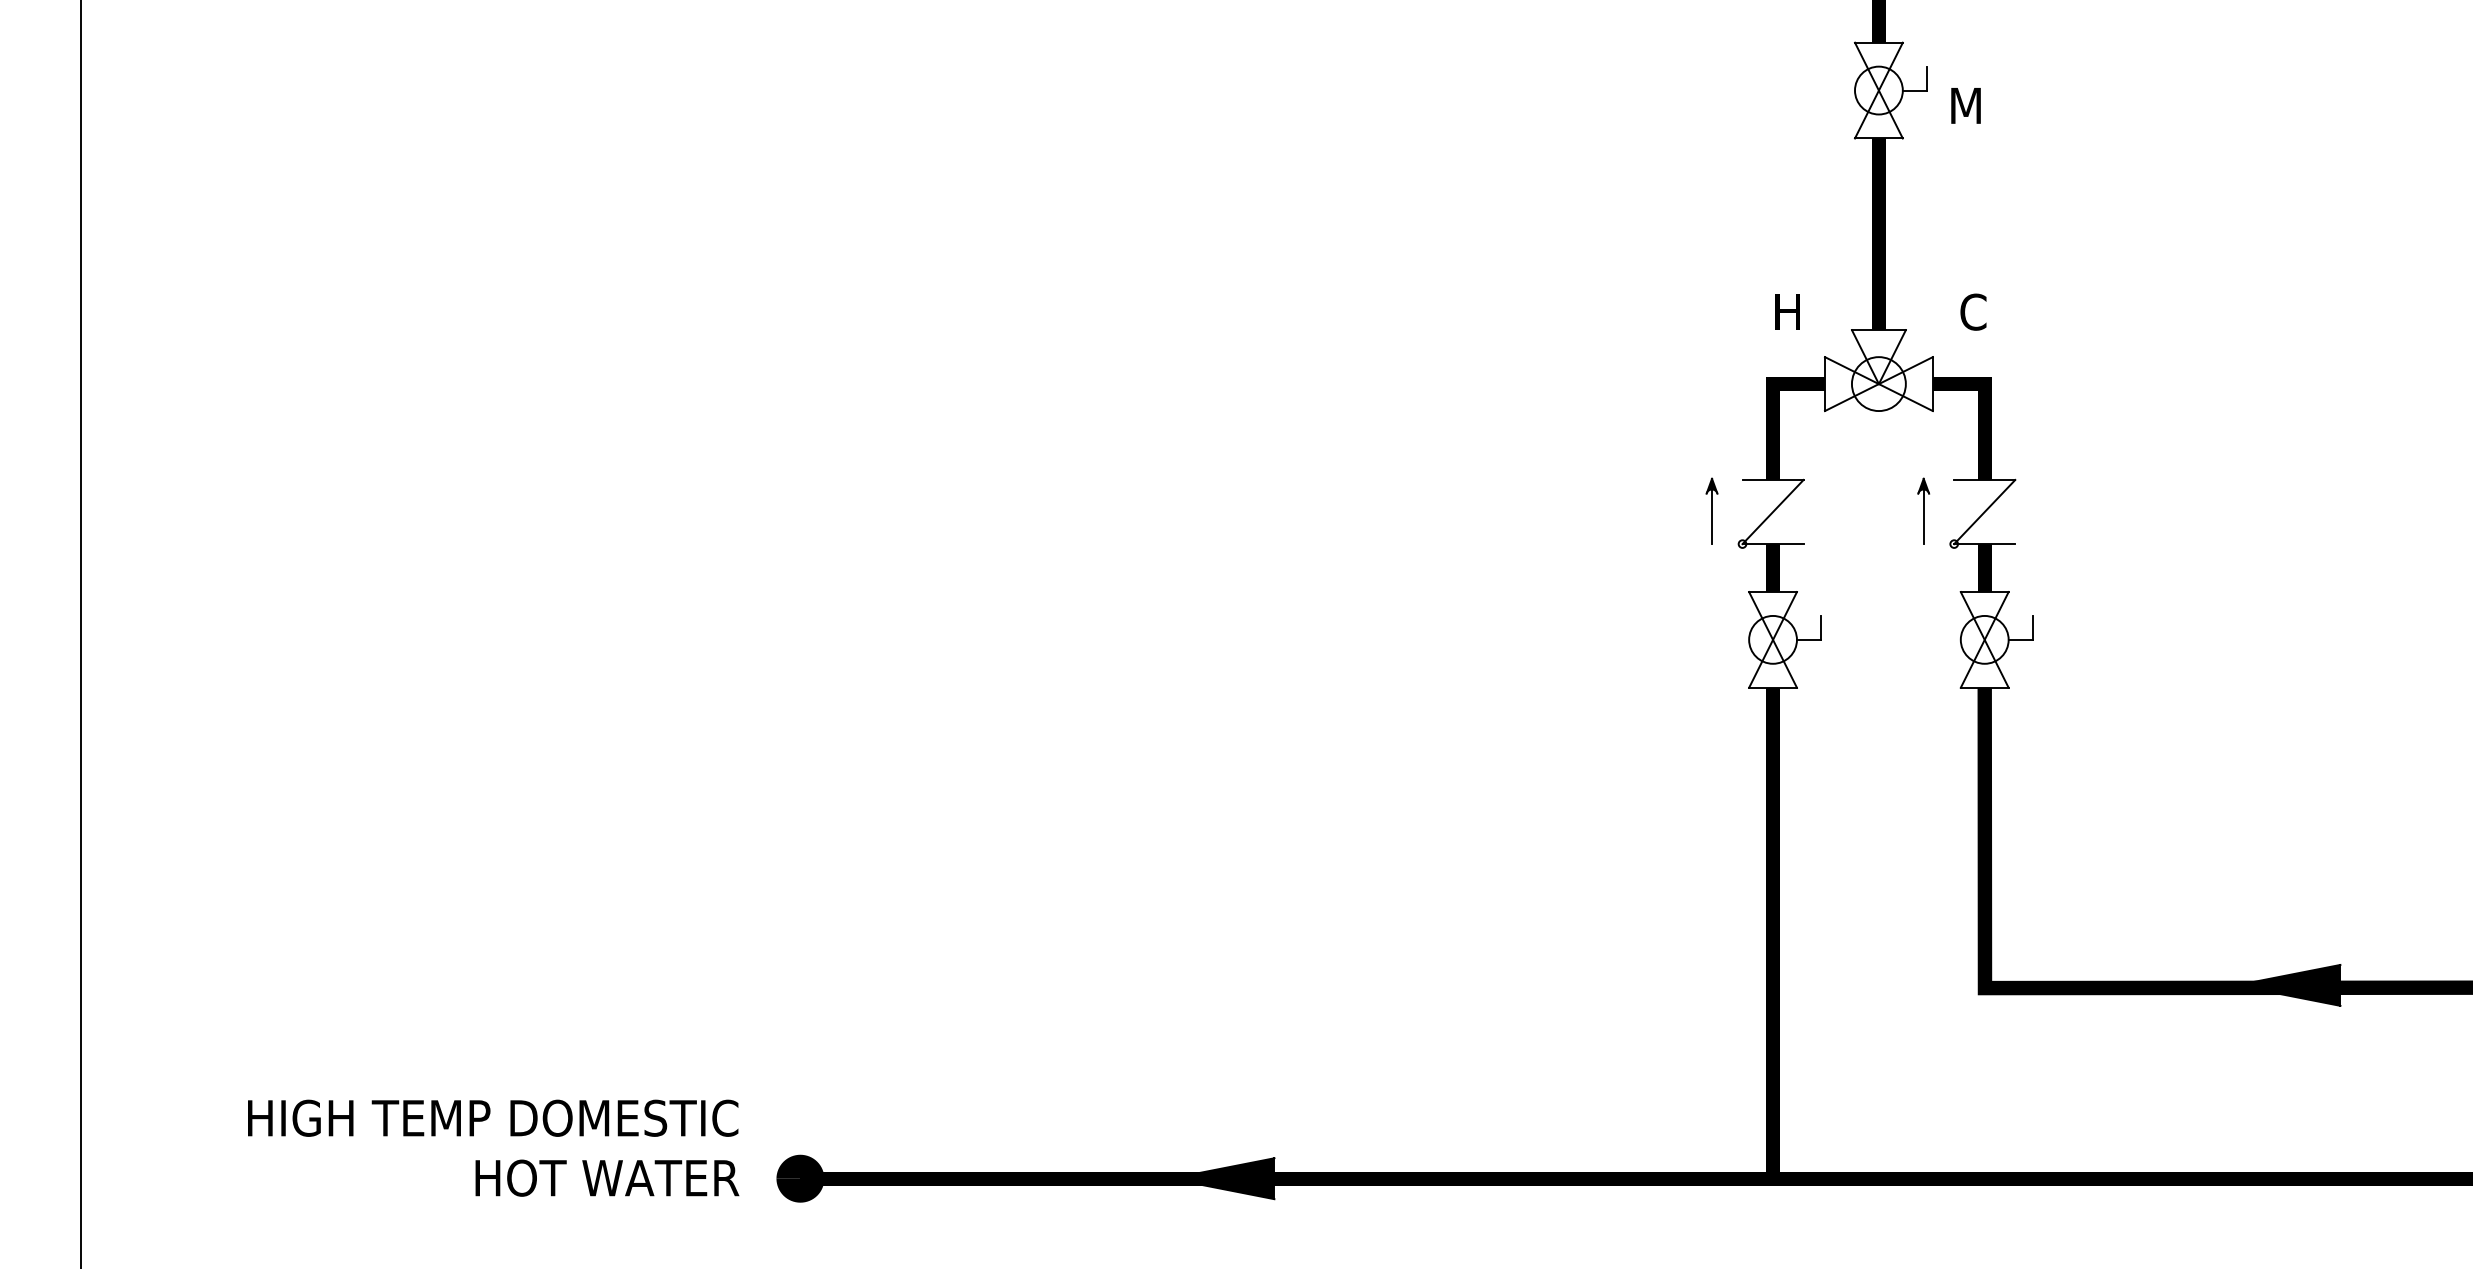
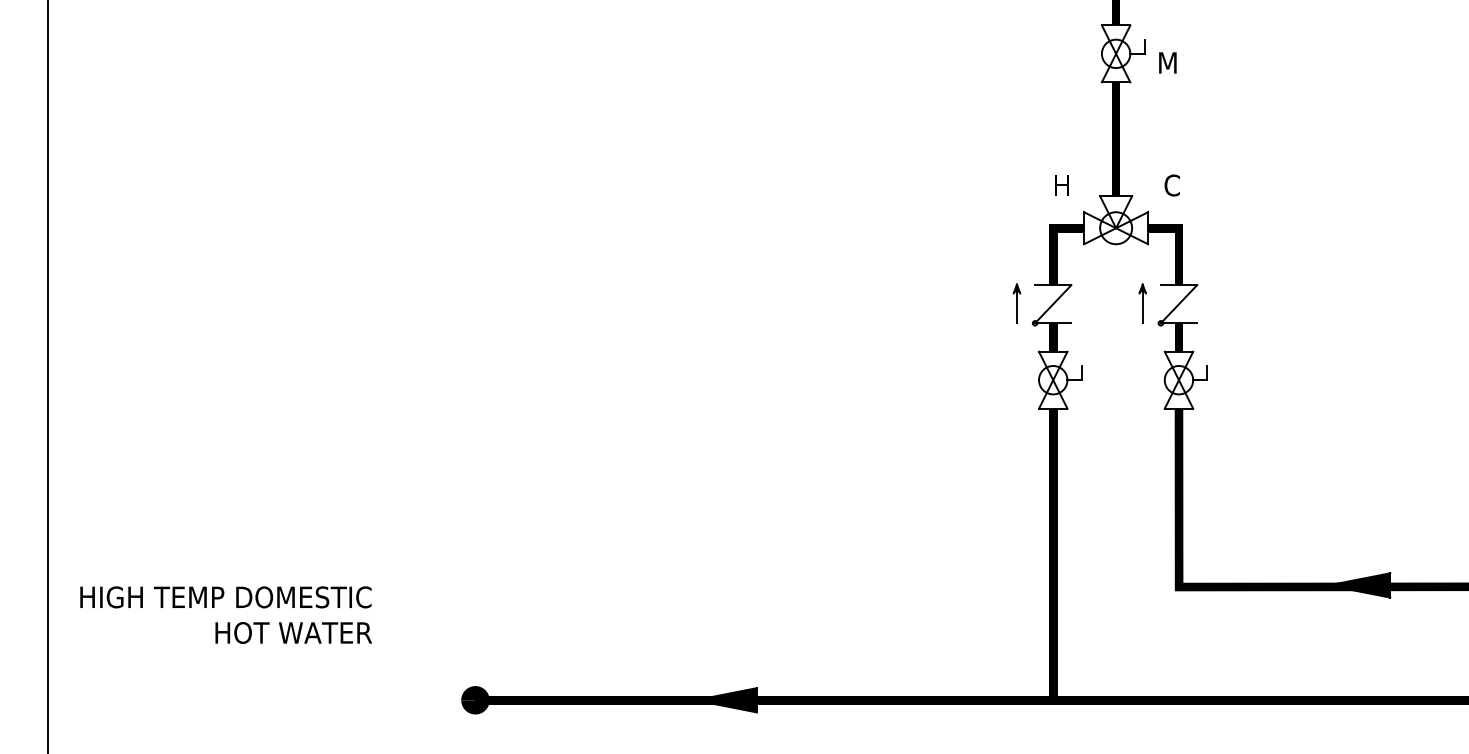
text: (492, 1147) -> (225, 614), moved

